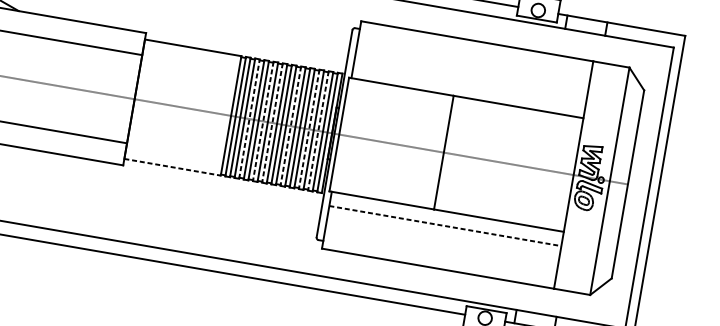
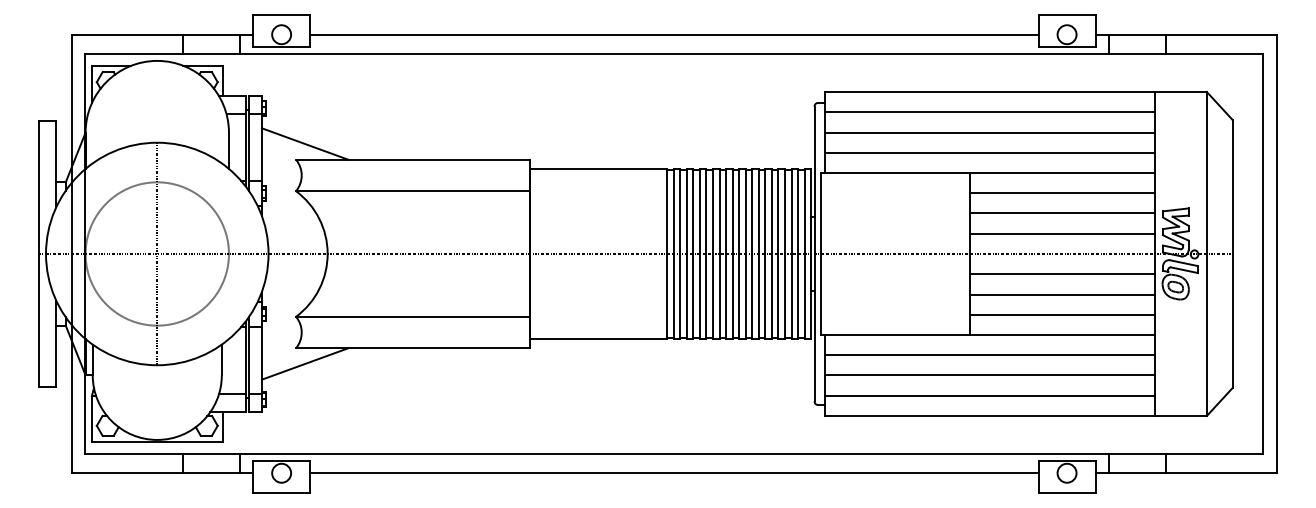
line: (474, 55) -> (989, 112), added
line: (472, 69) -> (989, 132), added
line: (469, 83) -> (989, 152), added
line: (249, 118) -> (693, 253), dashed -> solid
line: (262, 121) -> (712, 254), dashed -> solid
line: (515, 121) -> (1062, 193), added
line: (272, 123) -> (726, 254), dashed -> solid
line: (290, 126) -> (752, 254), dashed -> solid
line: (309, 129) -> (778, 254), dashed -> solid
line: (318, 131) -> (791, 254), dashed -> solid
line: (513, 135) -> (1062, 213), added
line: (511, 149) -> (1062, 233), added
line: (172, 167) -> (598, 339), dashed -> solid
line: (506, 178) -> (1062, 274), added
line: (503, 192) -> (1062, 294), added
line: (501, 206) -> (1062, 314), added
line: (445, 226) -> (990, 355), dashed -> solid
line: (442, 240) -> (989, 375), added
line: (440, 254) -> (989, 395), added

